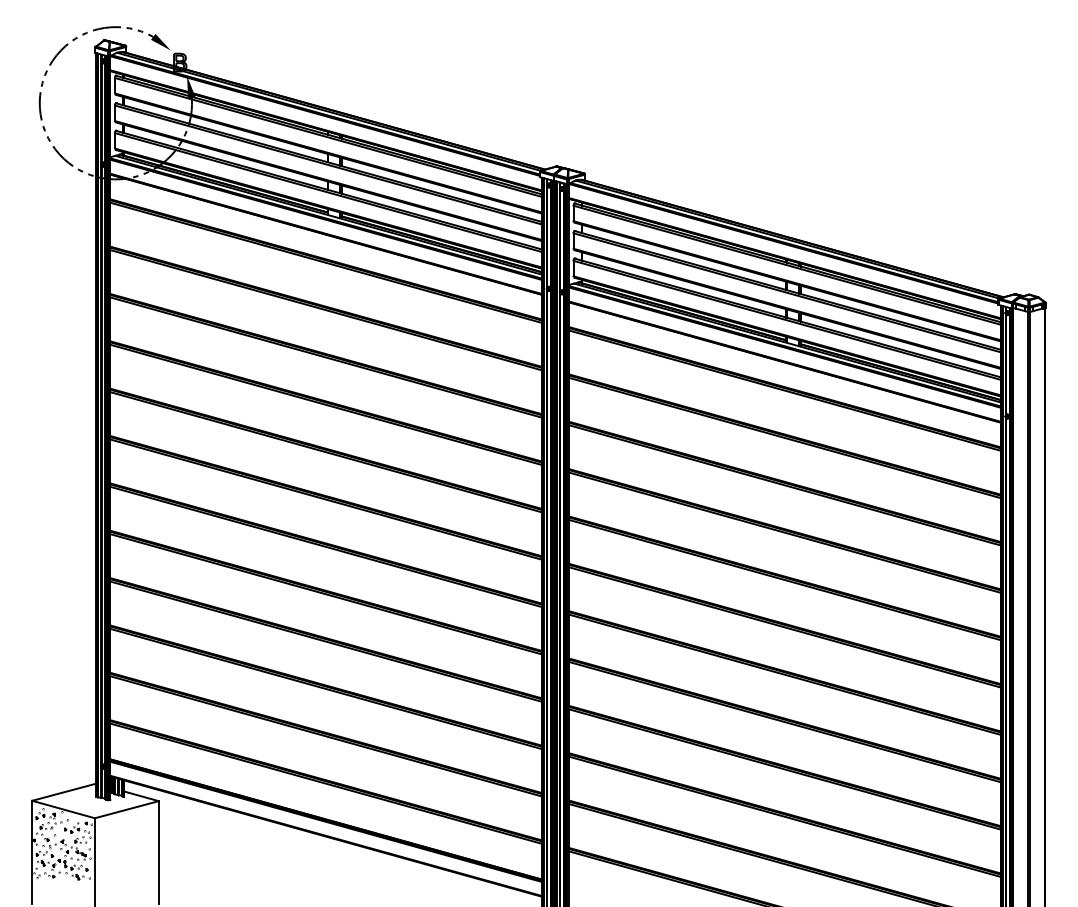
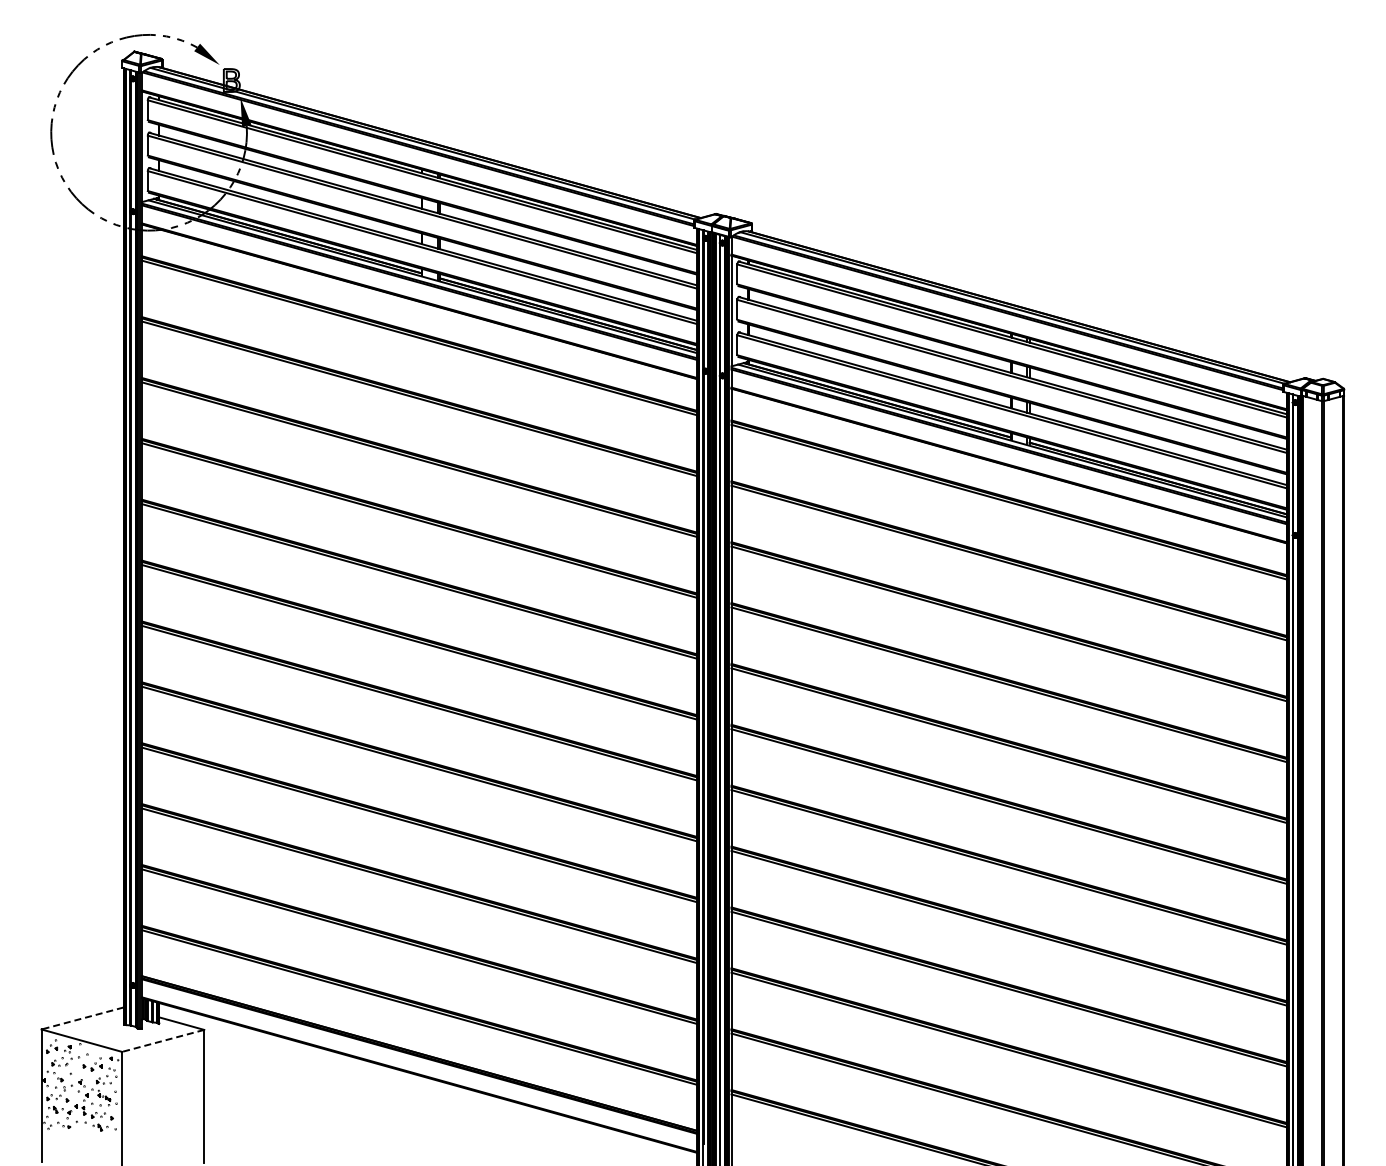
line: (64, 792) -> (82, 1018), solid -> dashed
line: (127, 809) -> (163, 1040), solid -> dashed

